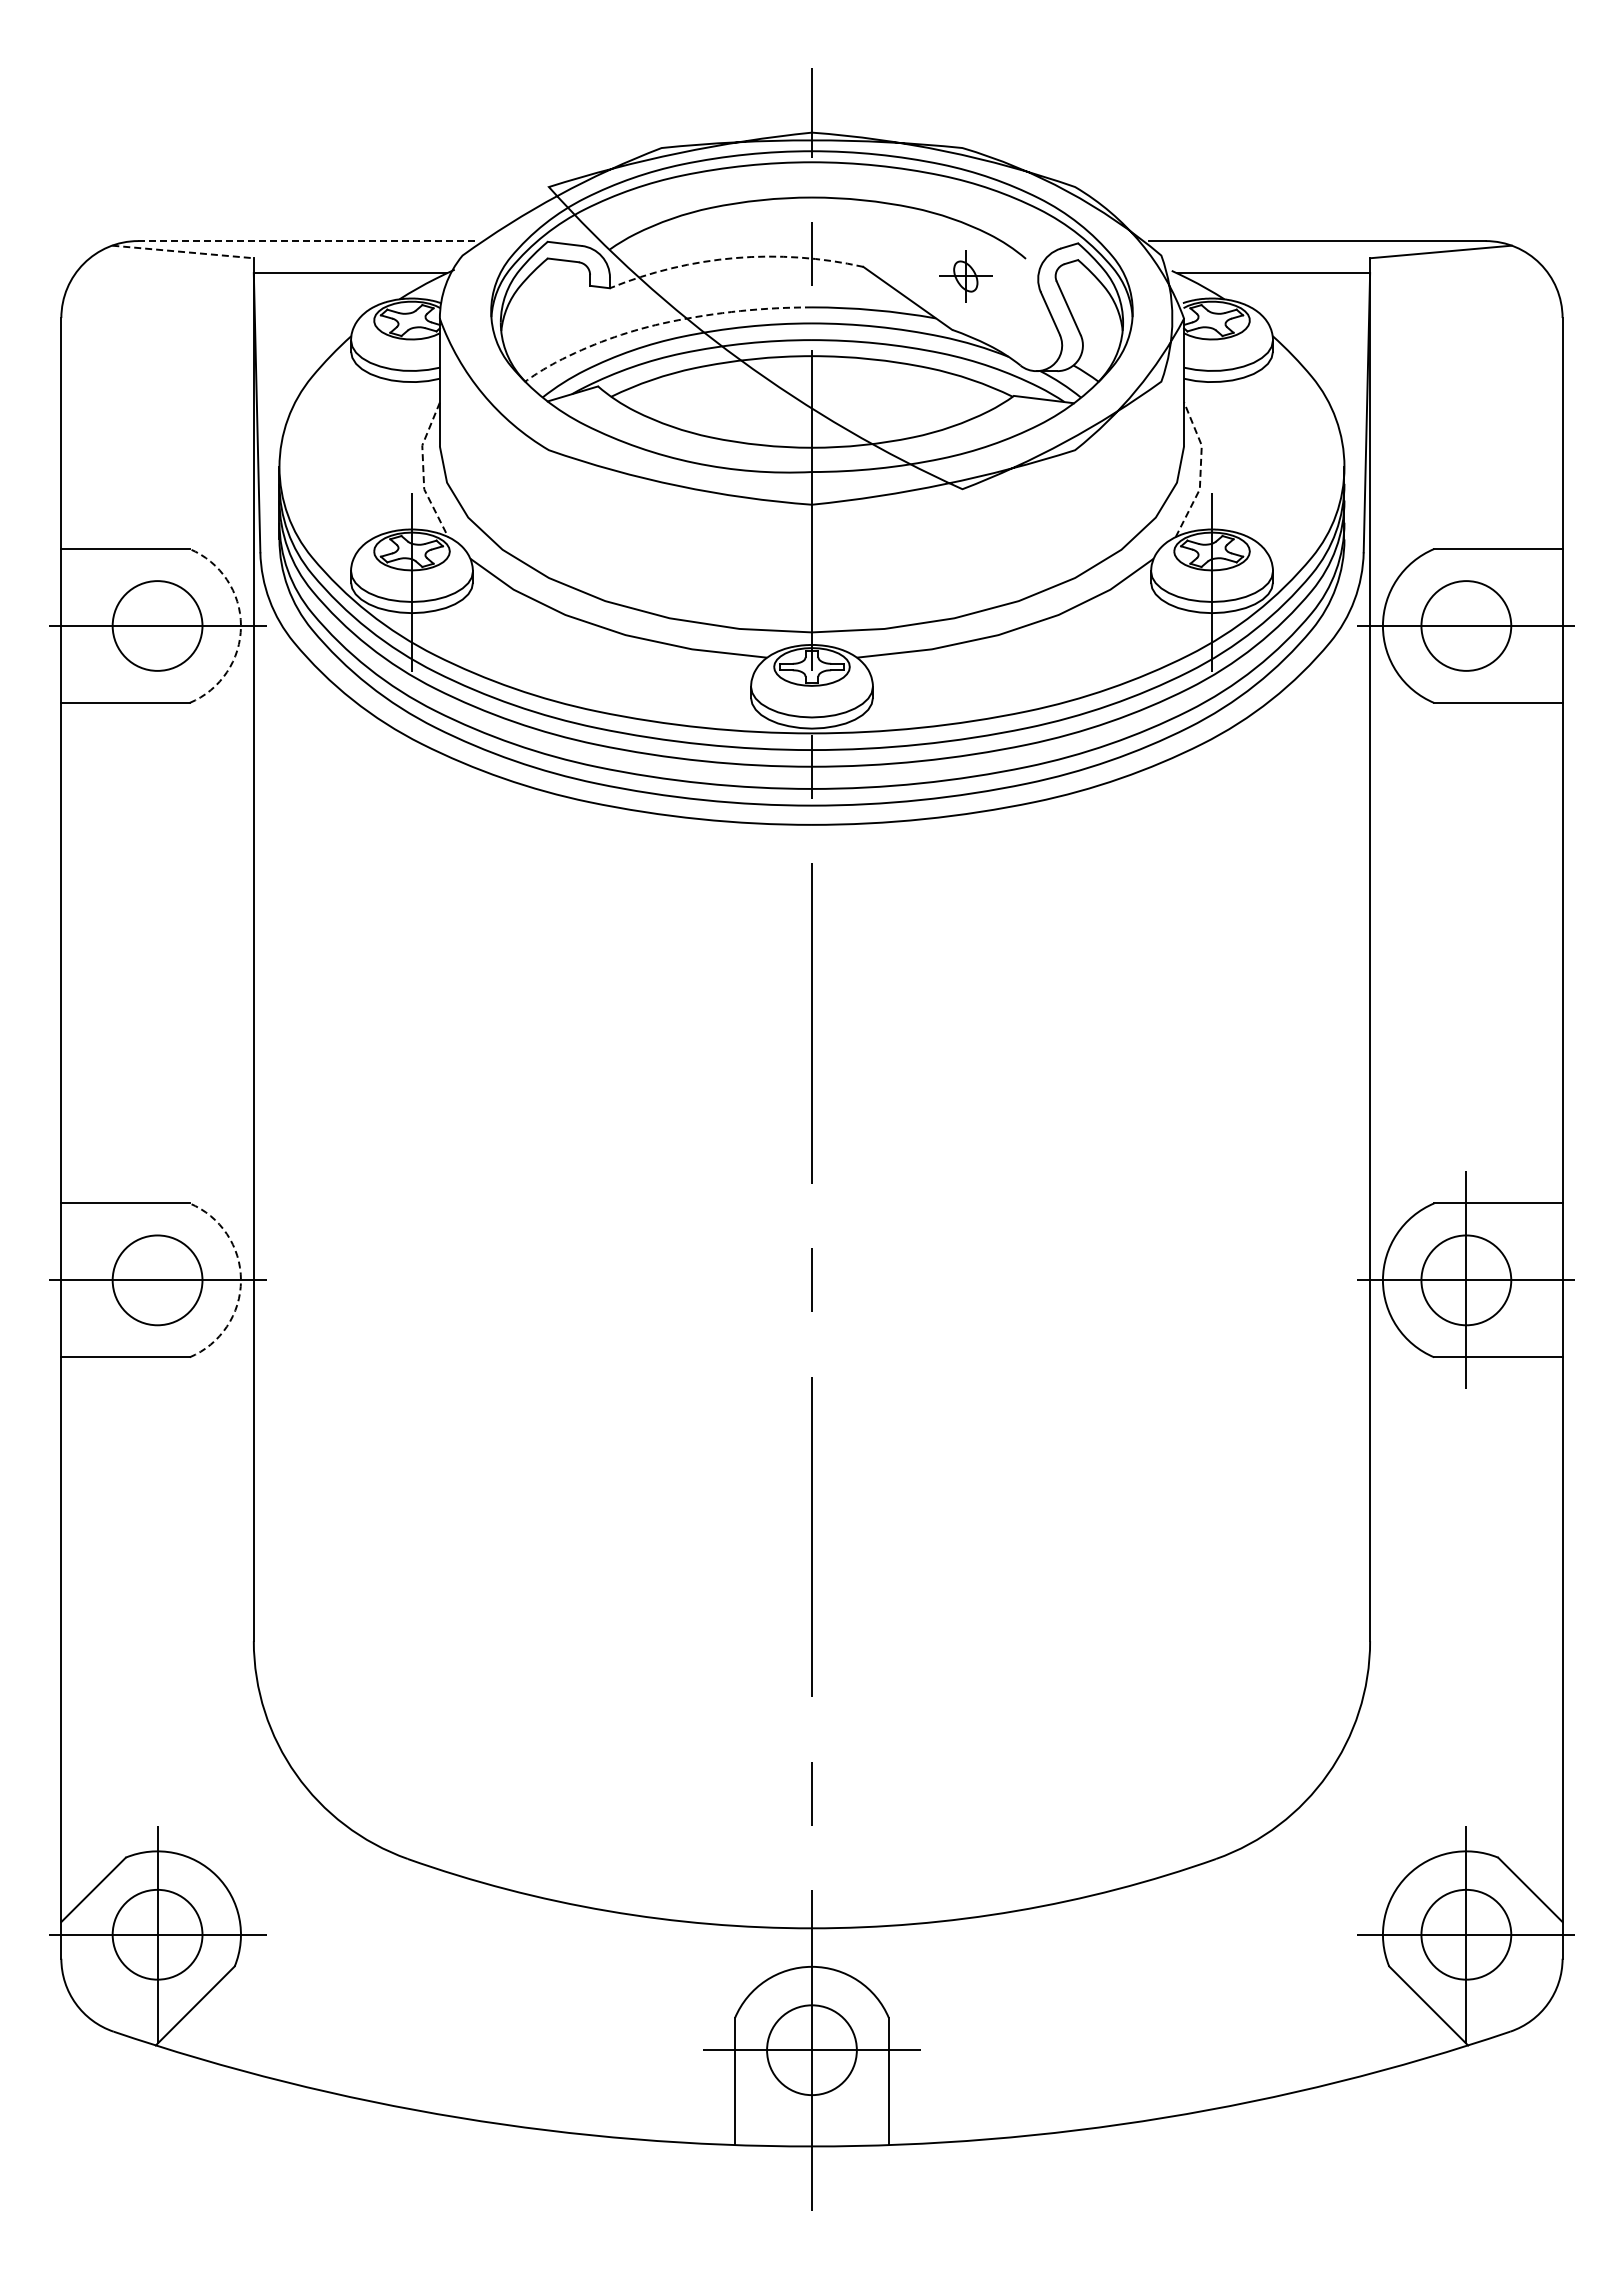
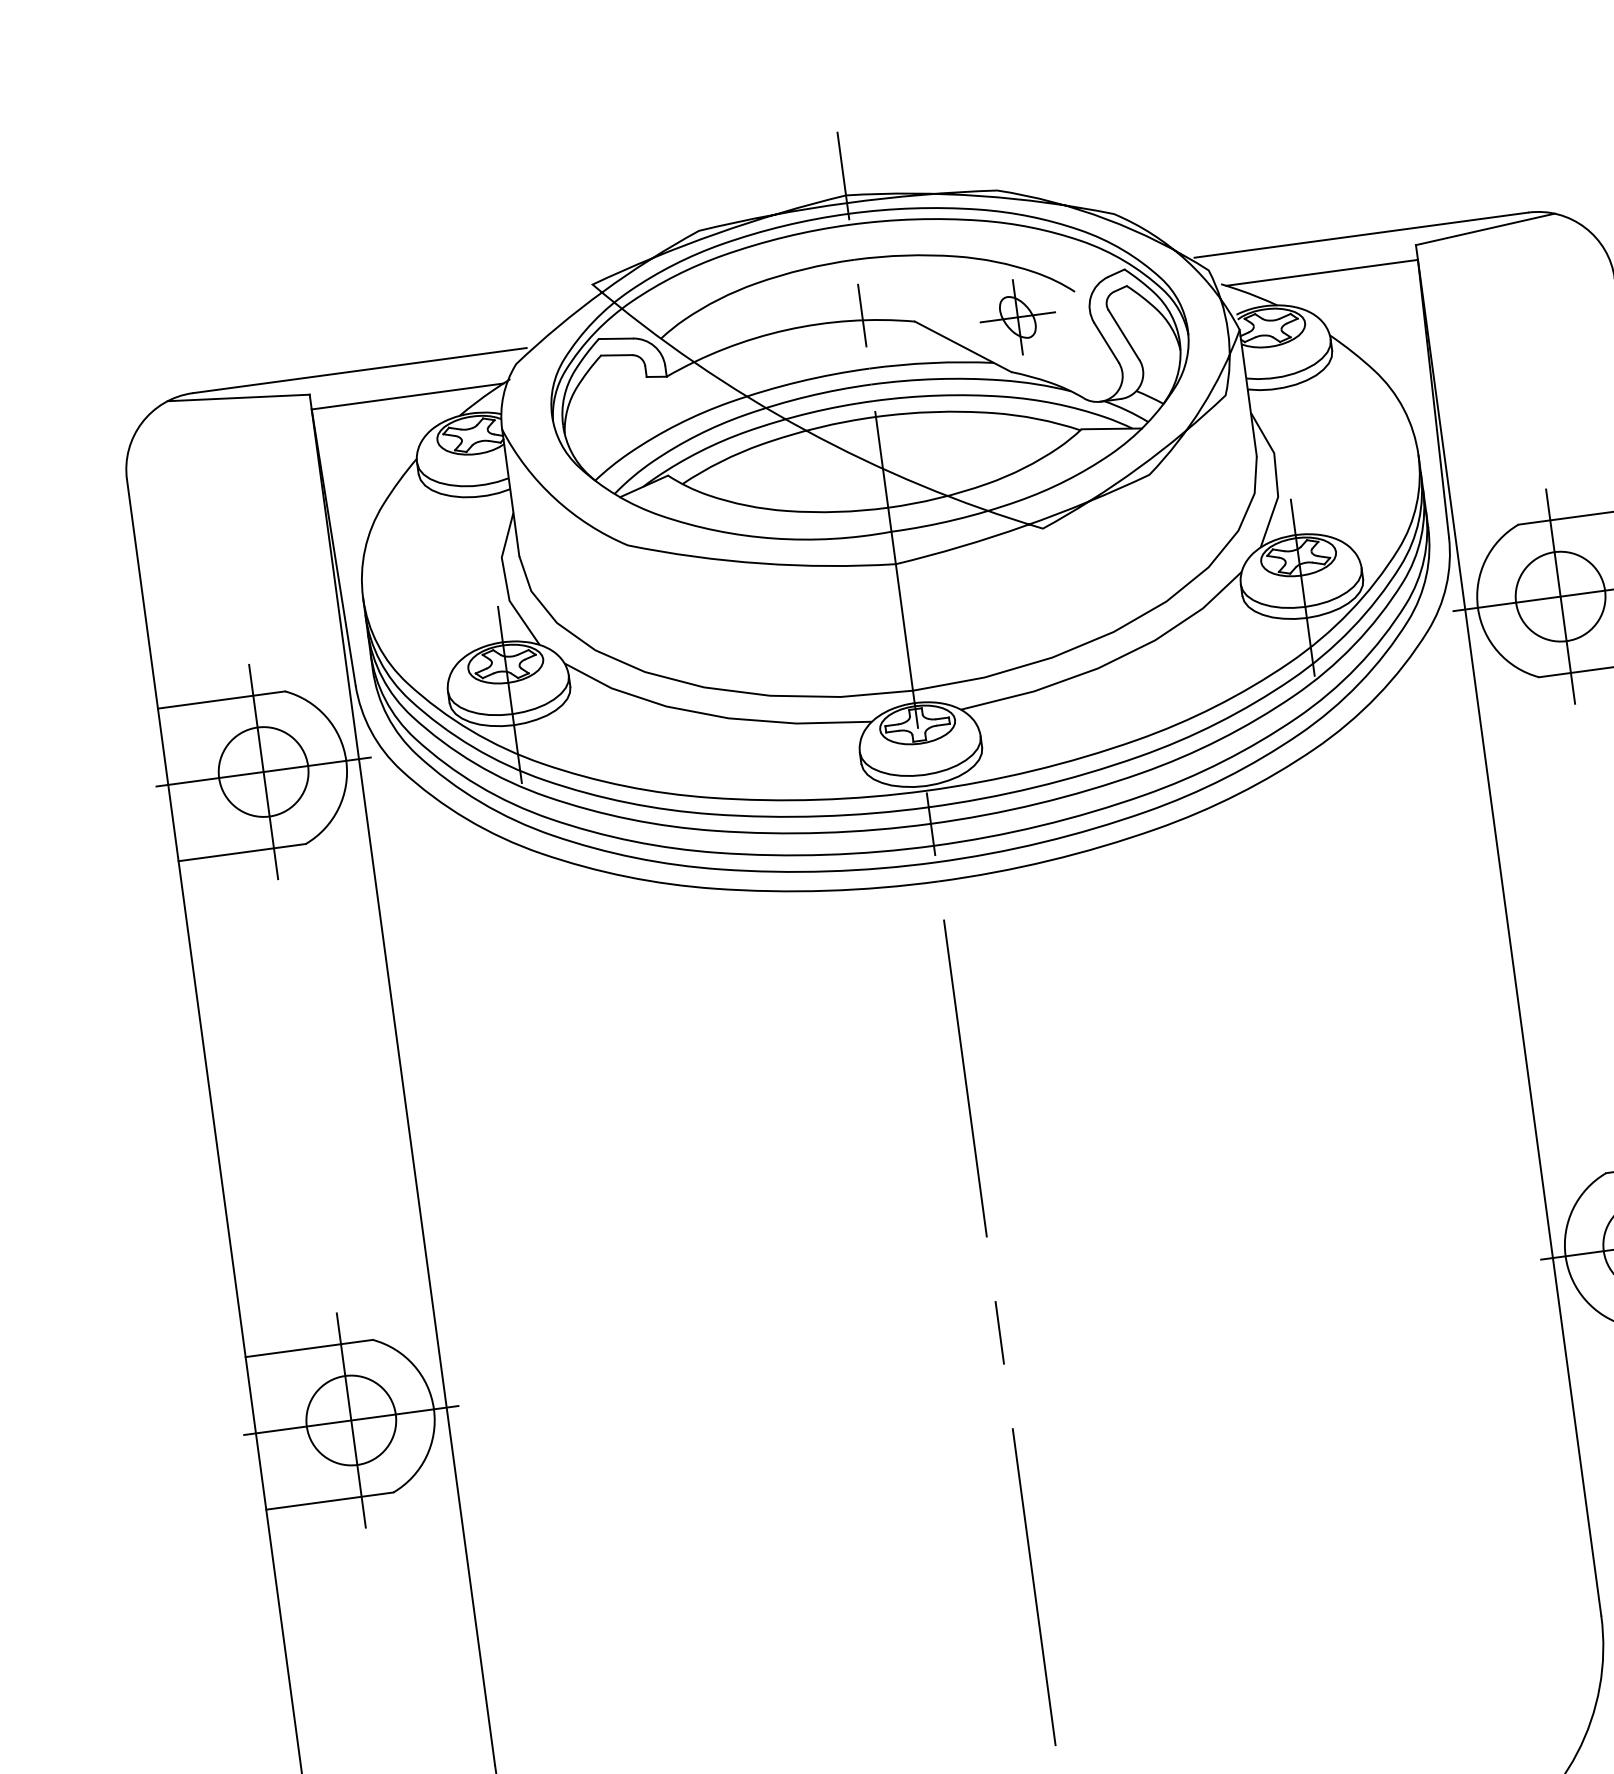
line: (306, 241) -> (359, 371), dashed -> solid
line: (183, 252) -> (239, 398), dashed -> solid
arc: (735, 258) -> (787, 330), dashed -> solid
part: (965, 276) -> (1017, 317), size x1.43
line: (659, 324) -> (720, 405), dashed -> solid
line: (1200, 470) -> (1276, 478), dashed -> solid
line: (423, 471) -> (506, 583), dashed -> solid
line: (157, 625) -> (263, 771), added
line: (1466, 625) -> (1560, 596), added
arc: (240, 626) -> (345, 761), dashed -> solid
line: (157, 1280) -> (351, 1420), added
arc: (240, 1280) -> (433, 1409), dashed -> solid

